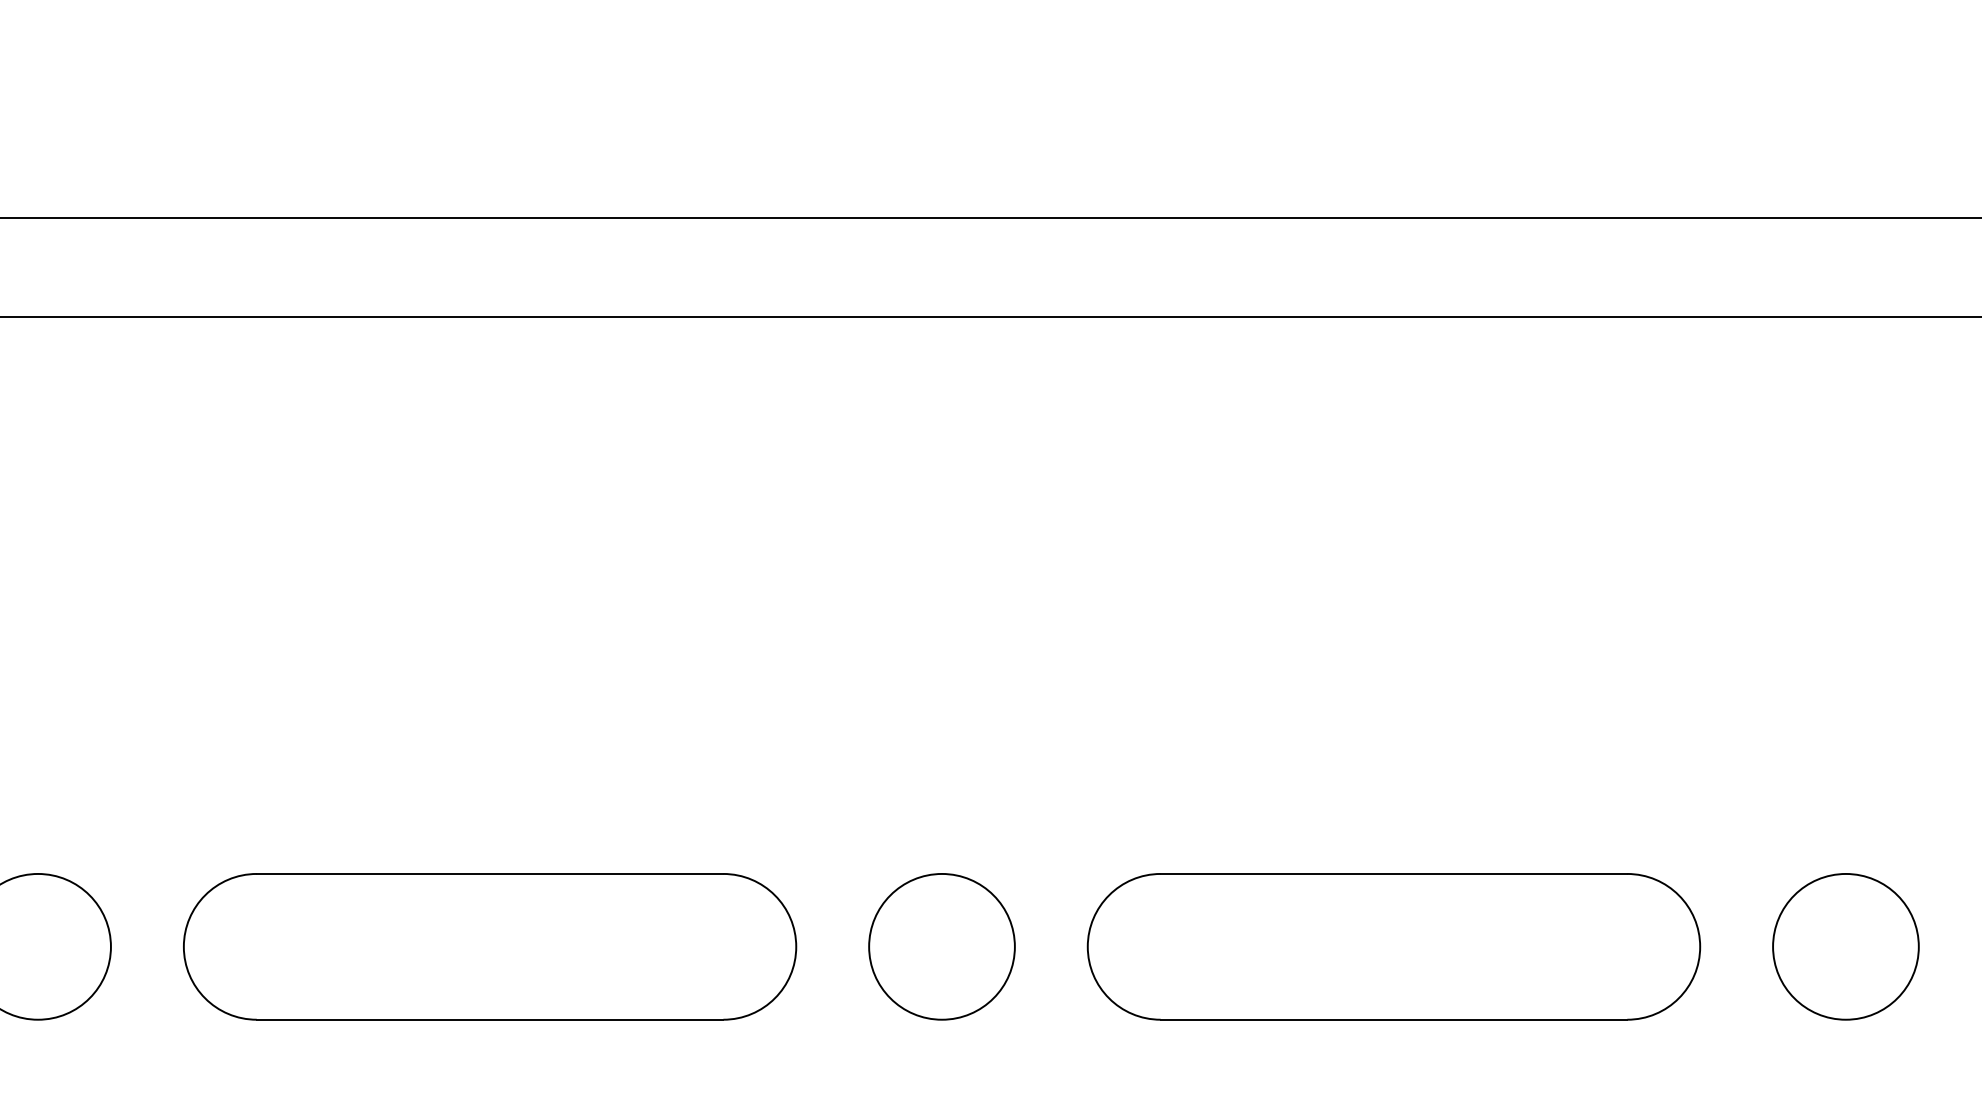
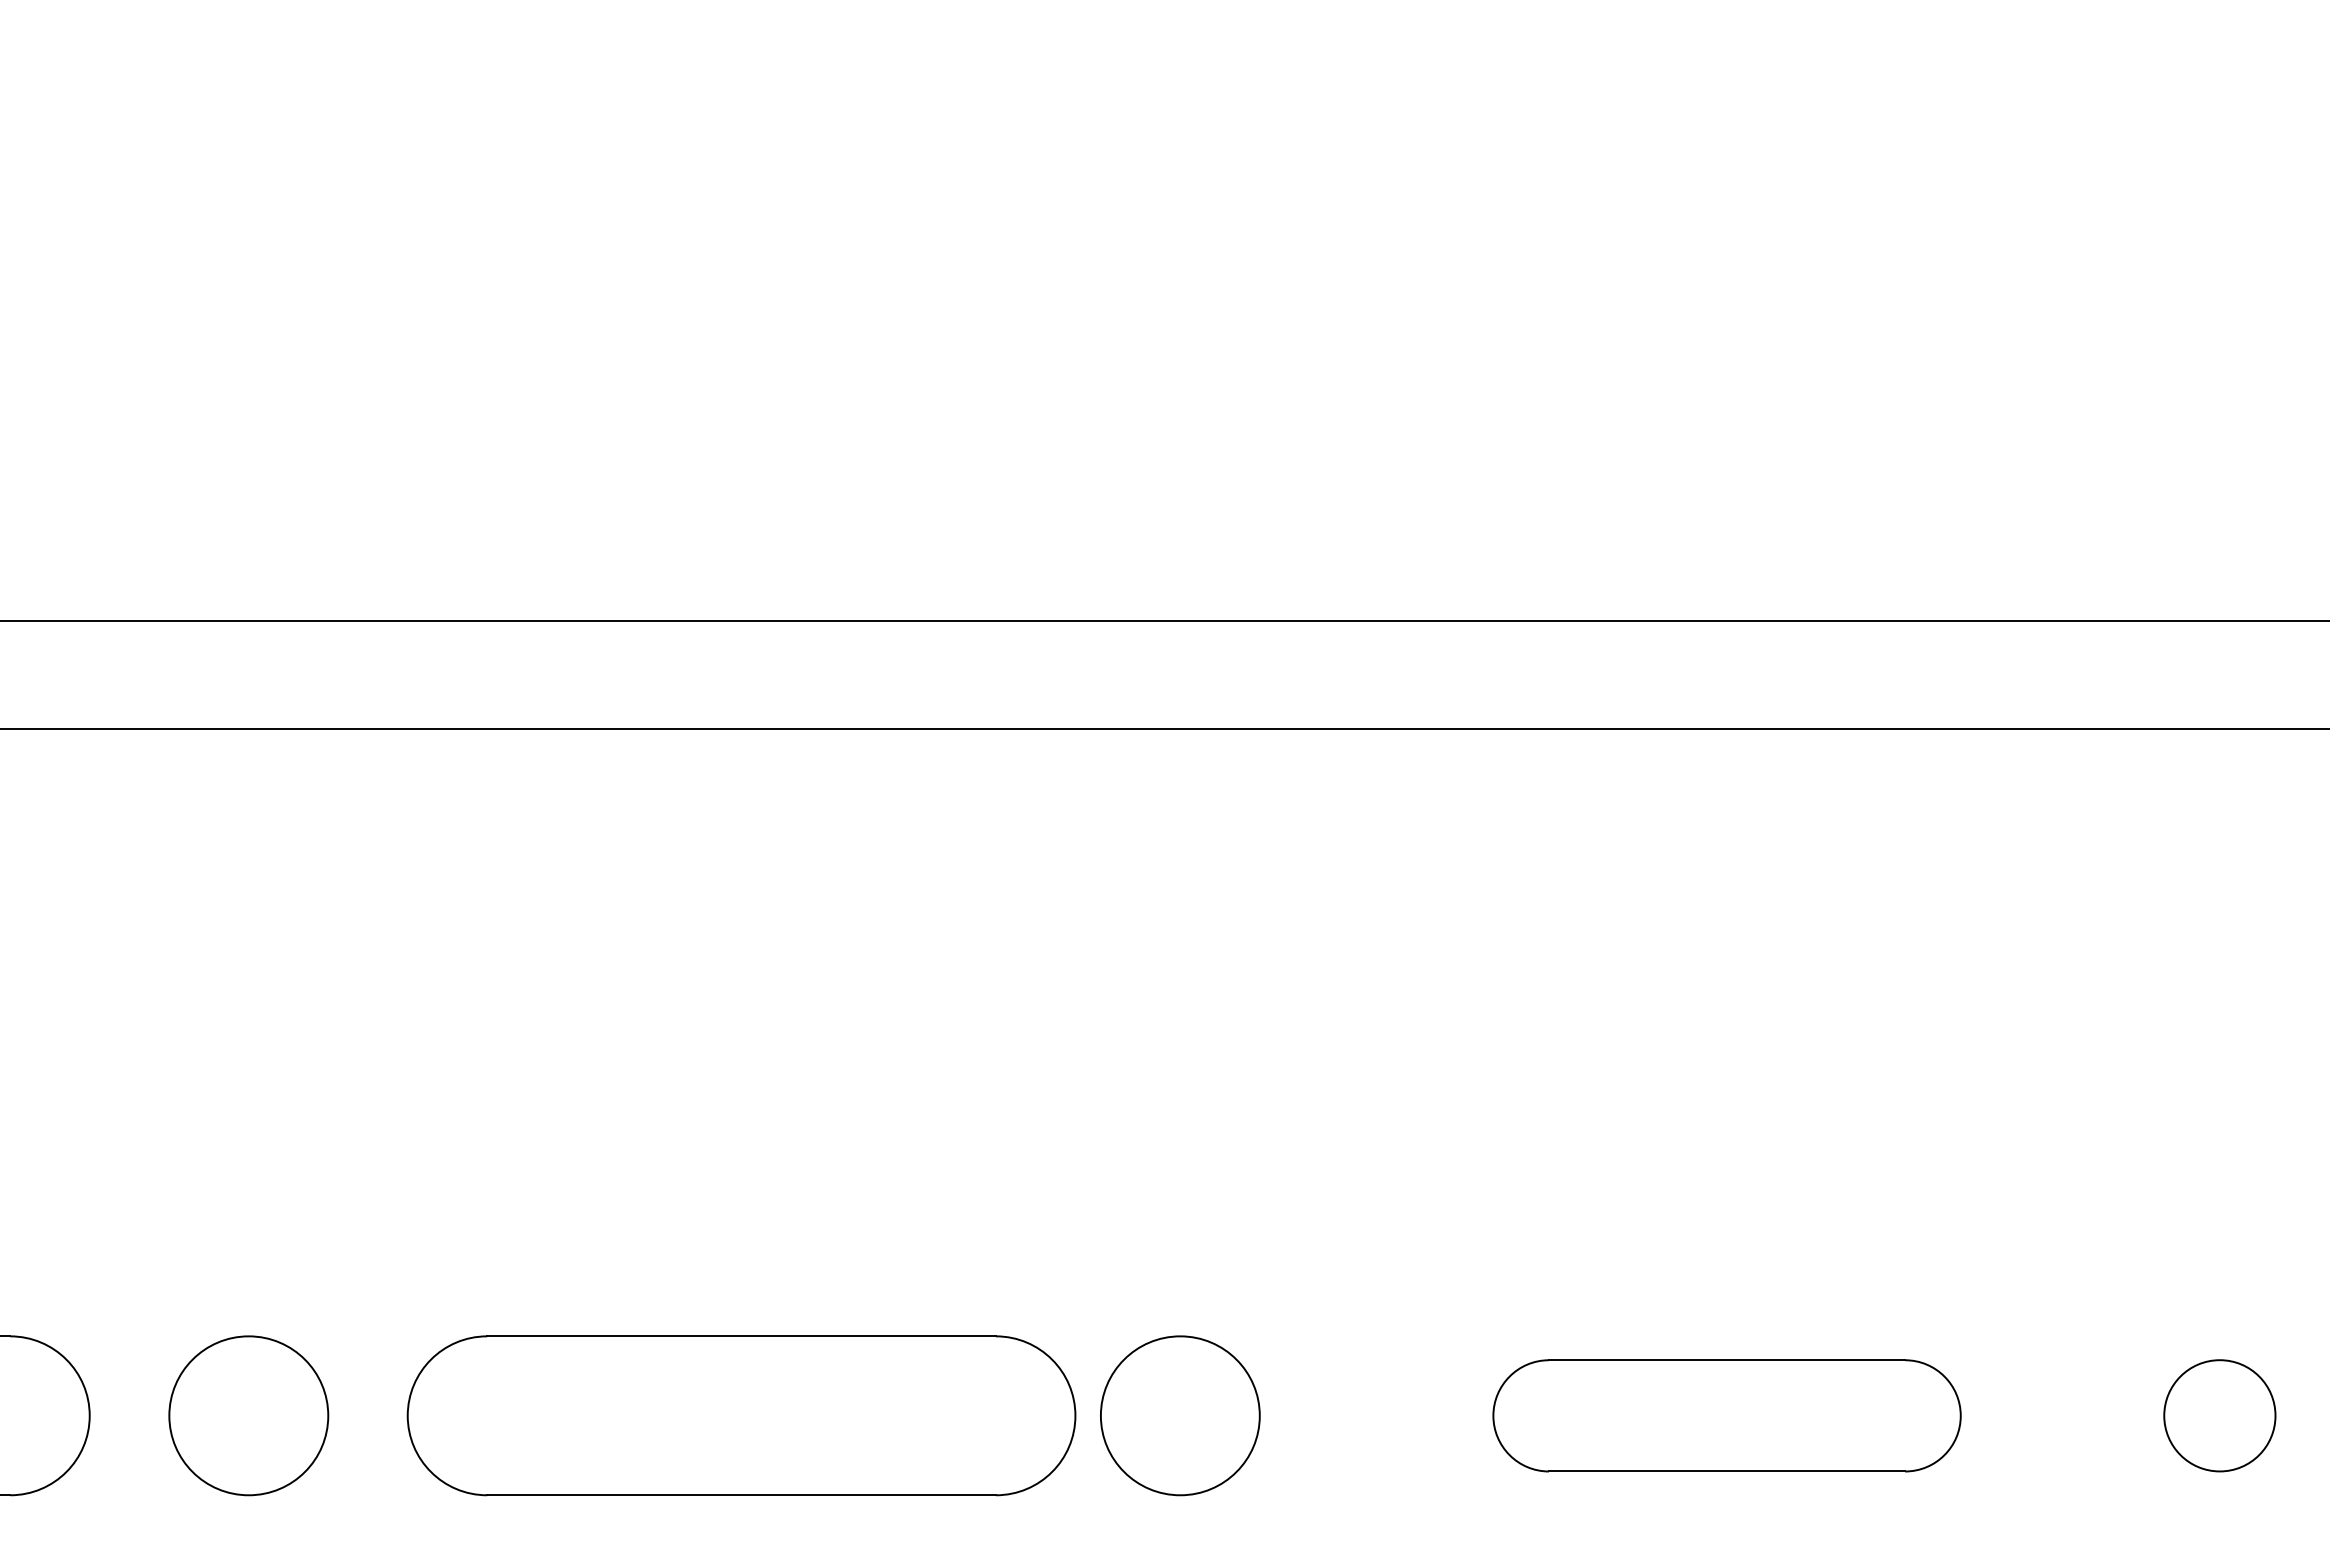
circle: (942, 946) -> (1180, 1415), moved
part: (1393, 946) -> (1726, 1415), size x0.7
circle: (1845, 946) -> (2219, 1415), size x0.7

